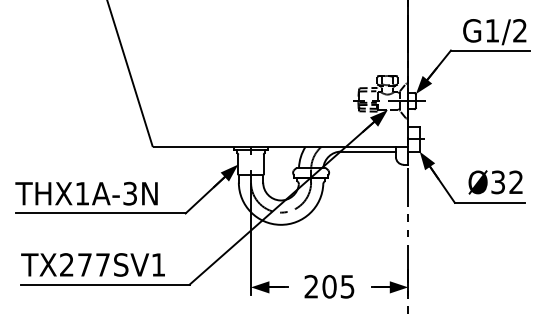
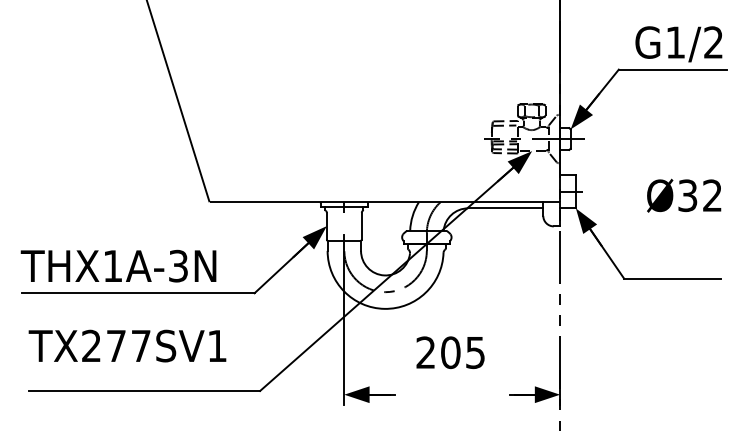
text: (495, 182) -> (684, 195), moved
text: (92, 264) -> (126, 345), moved
text: (329, 286) -> (450, 352), moved

